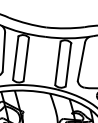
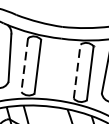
line: (15, 58) -> (24, 65), solid -> dashed
line: (57, 63) -> (76, 71), solid -> dashed

